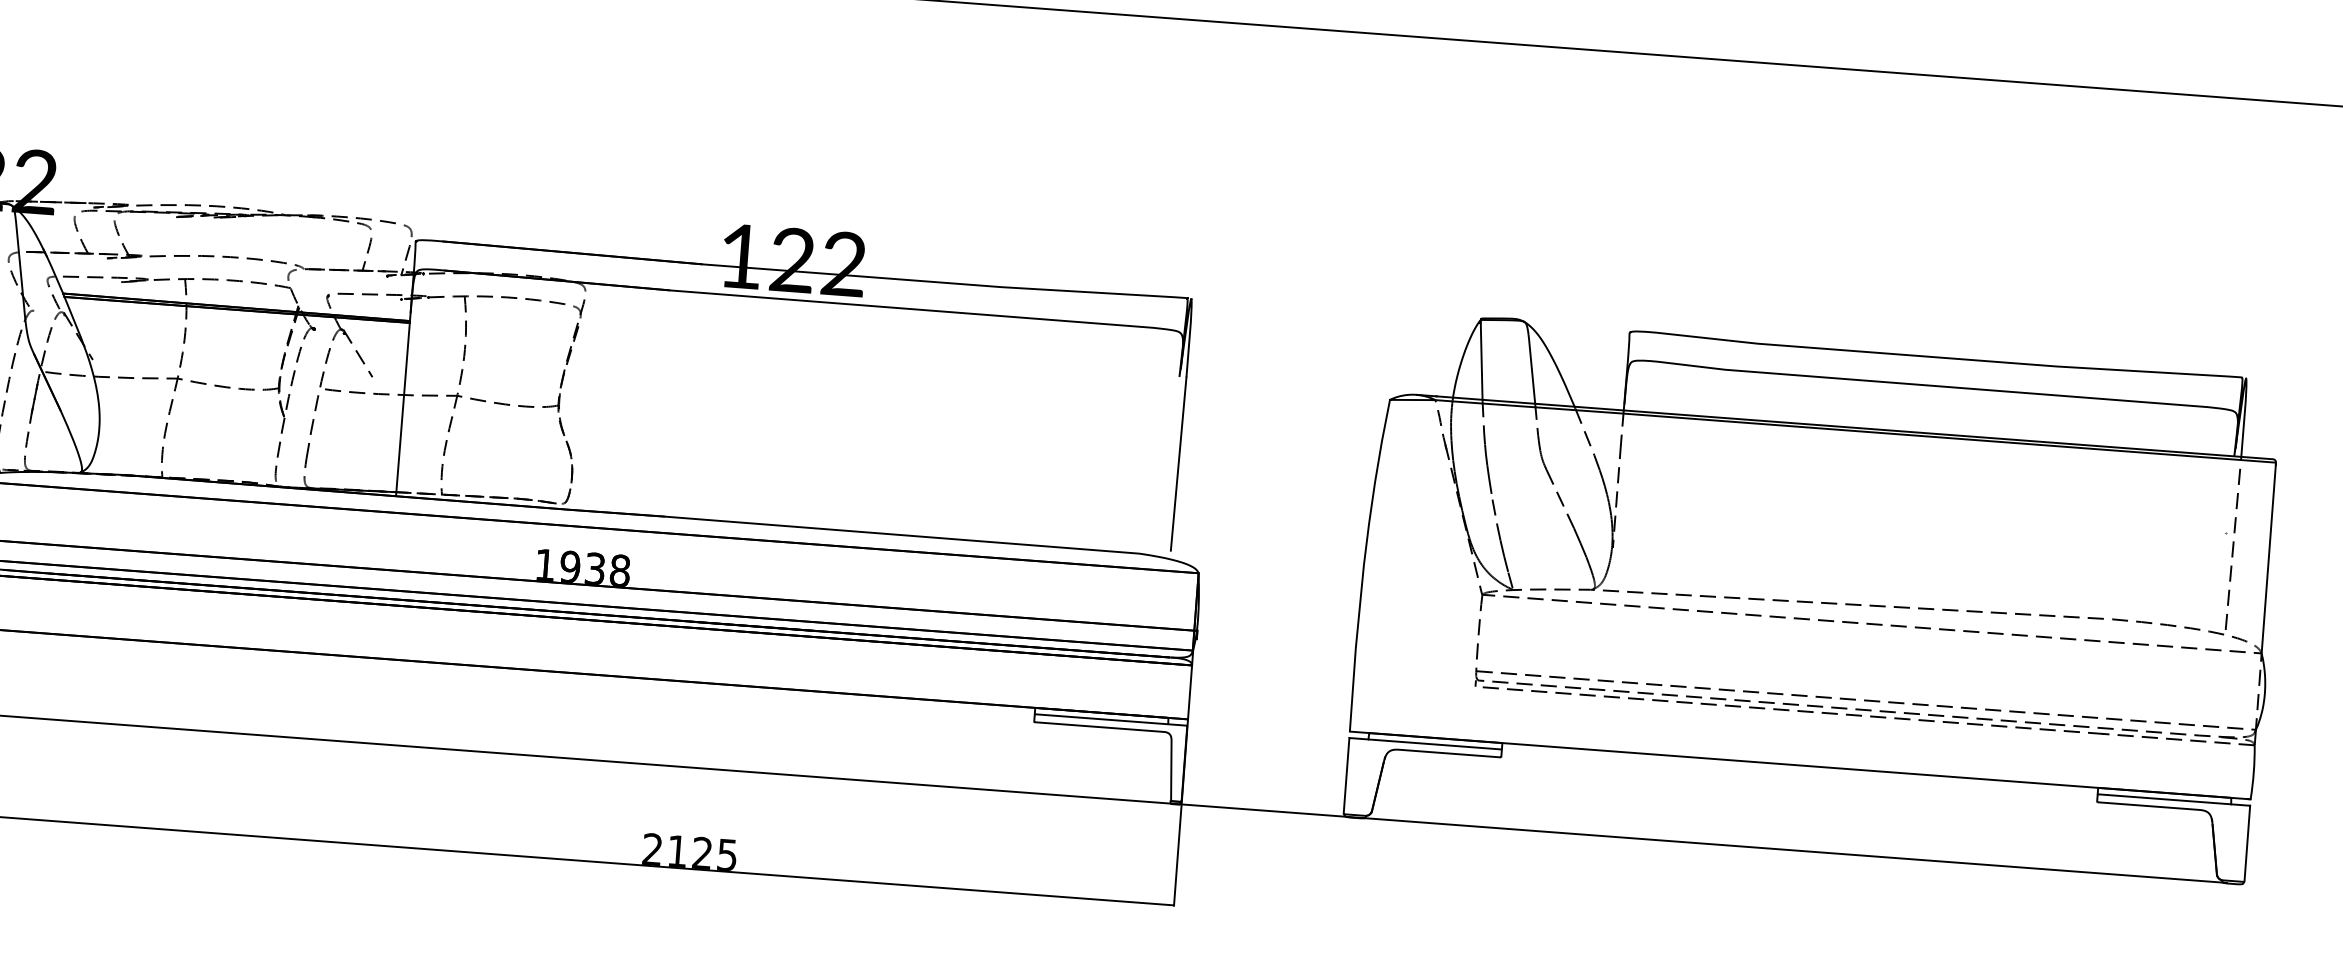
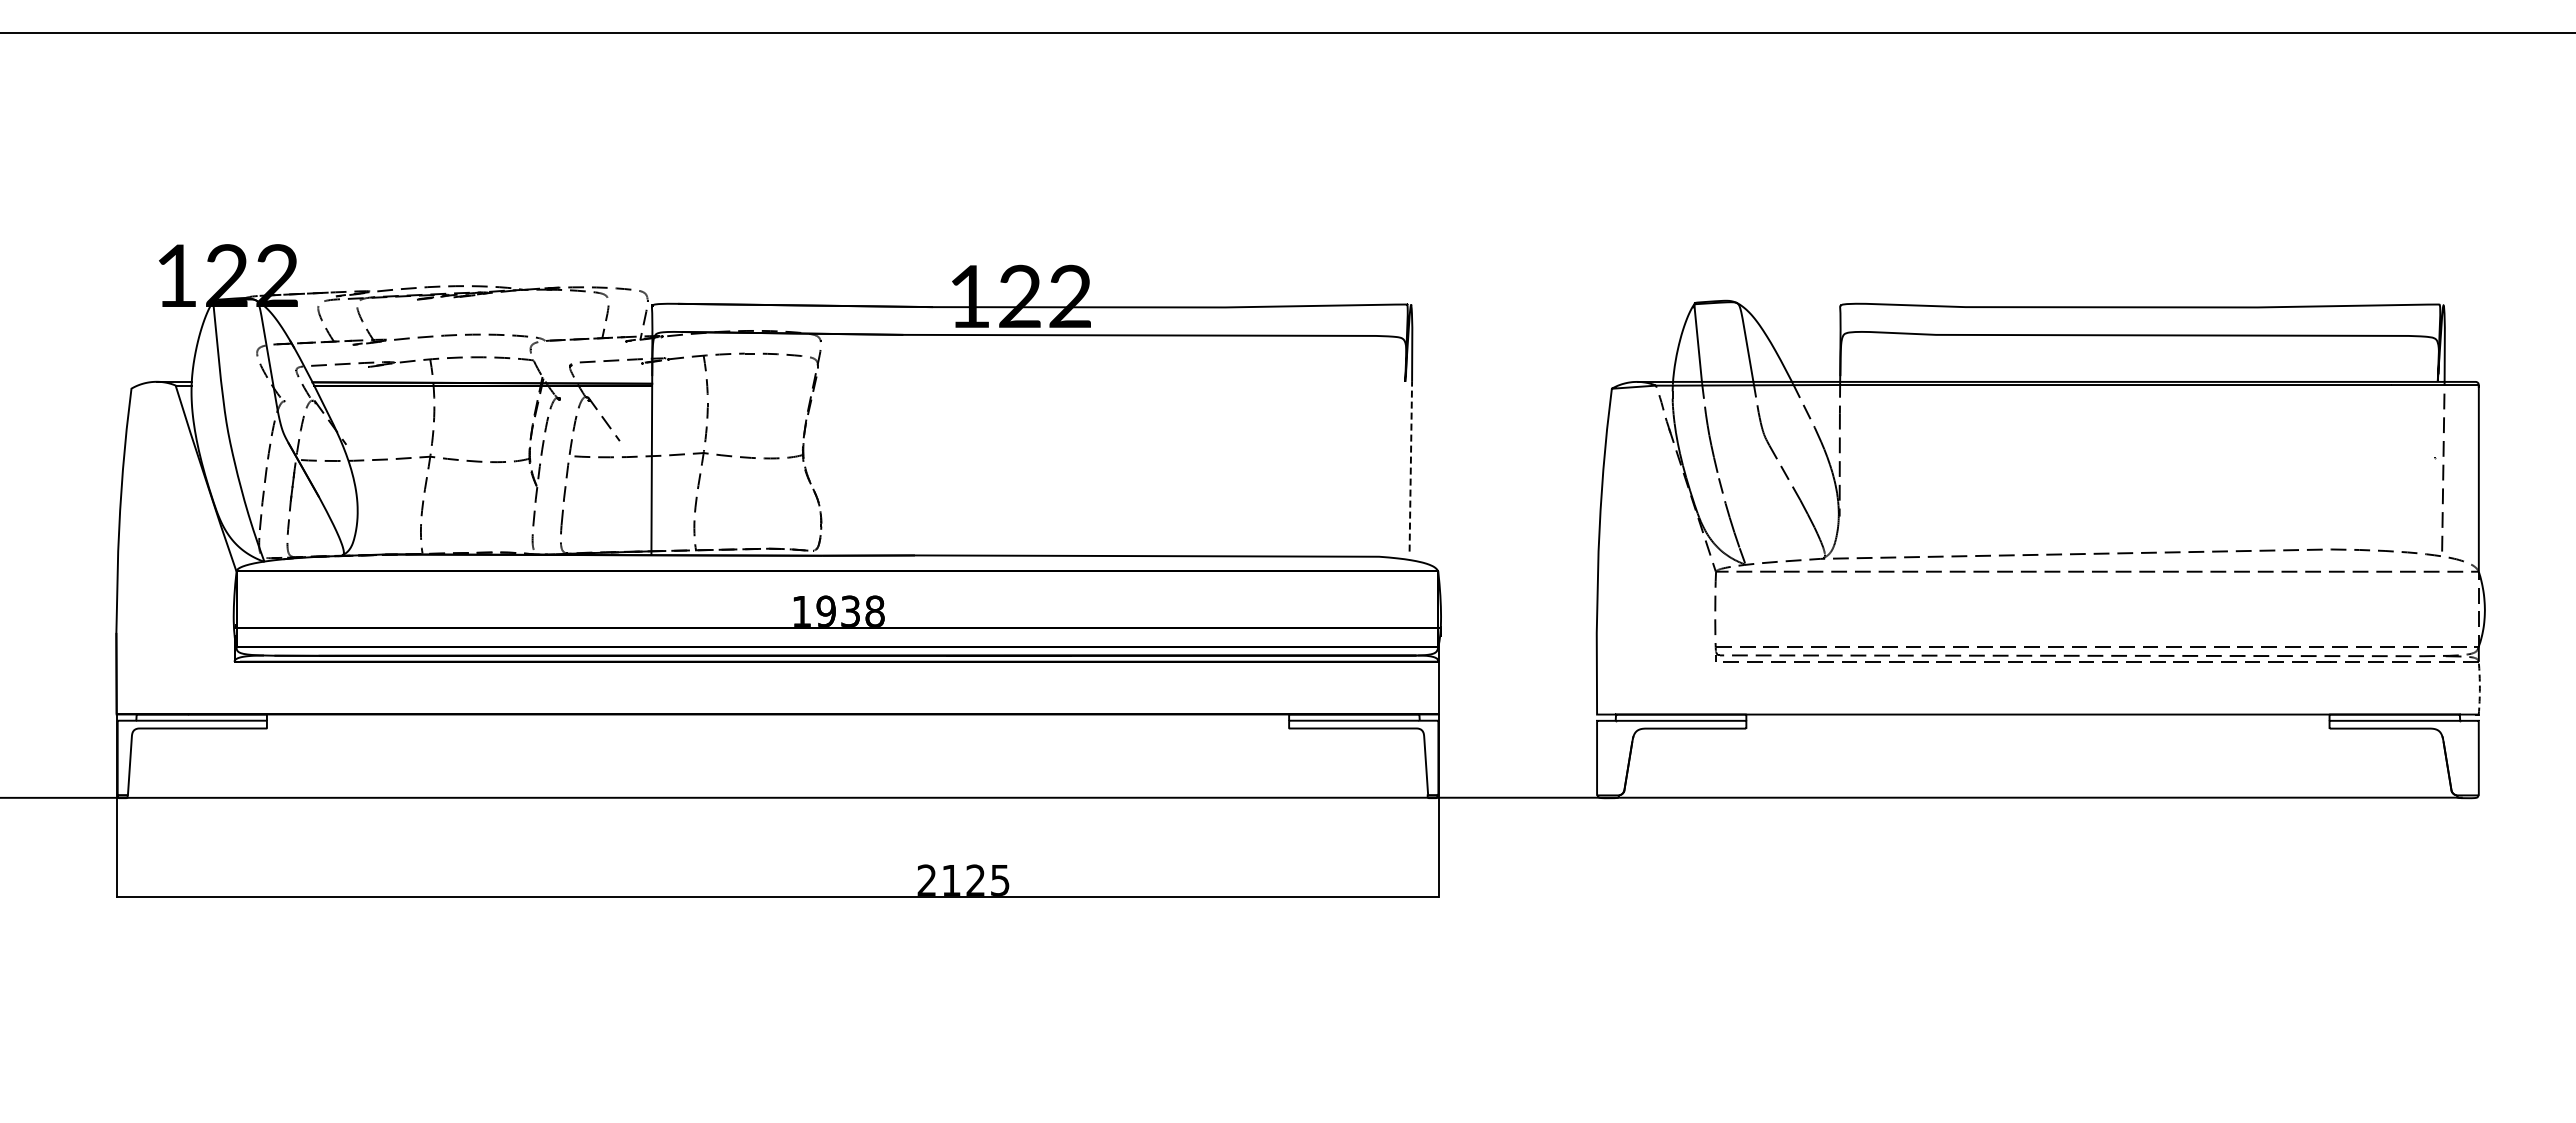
line: (1178, 463) -> (1410, 466), solid -> dashed
arc: (2253, 772) -> (2479, 688), solid -> dashed

